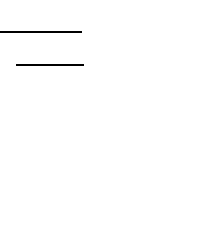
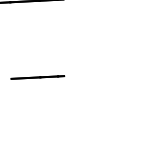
line: (49, 64) -> (37, 76), moved

